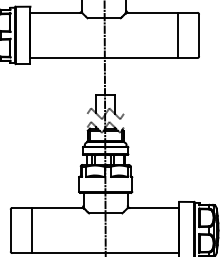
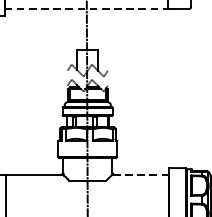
line: (104, 58) -> (86, 9), solid -> dashed
line: (154, 207) -> (141, 174), solid -> dashed

